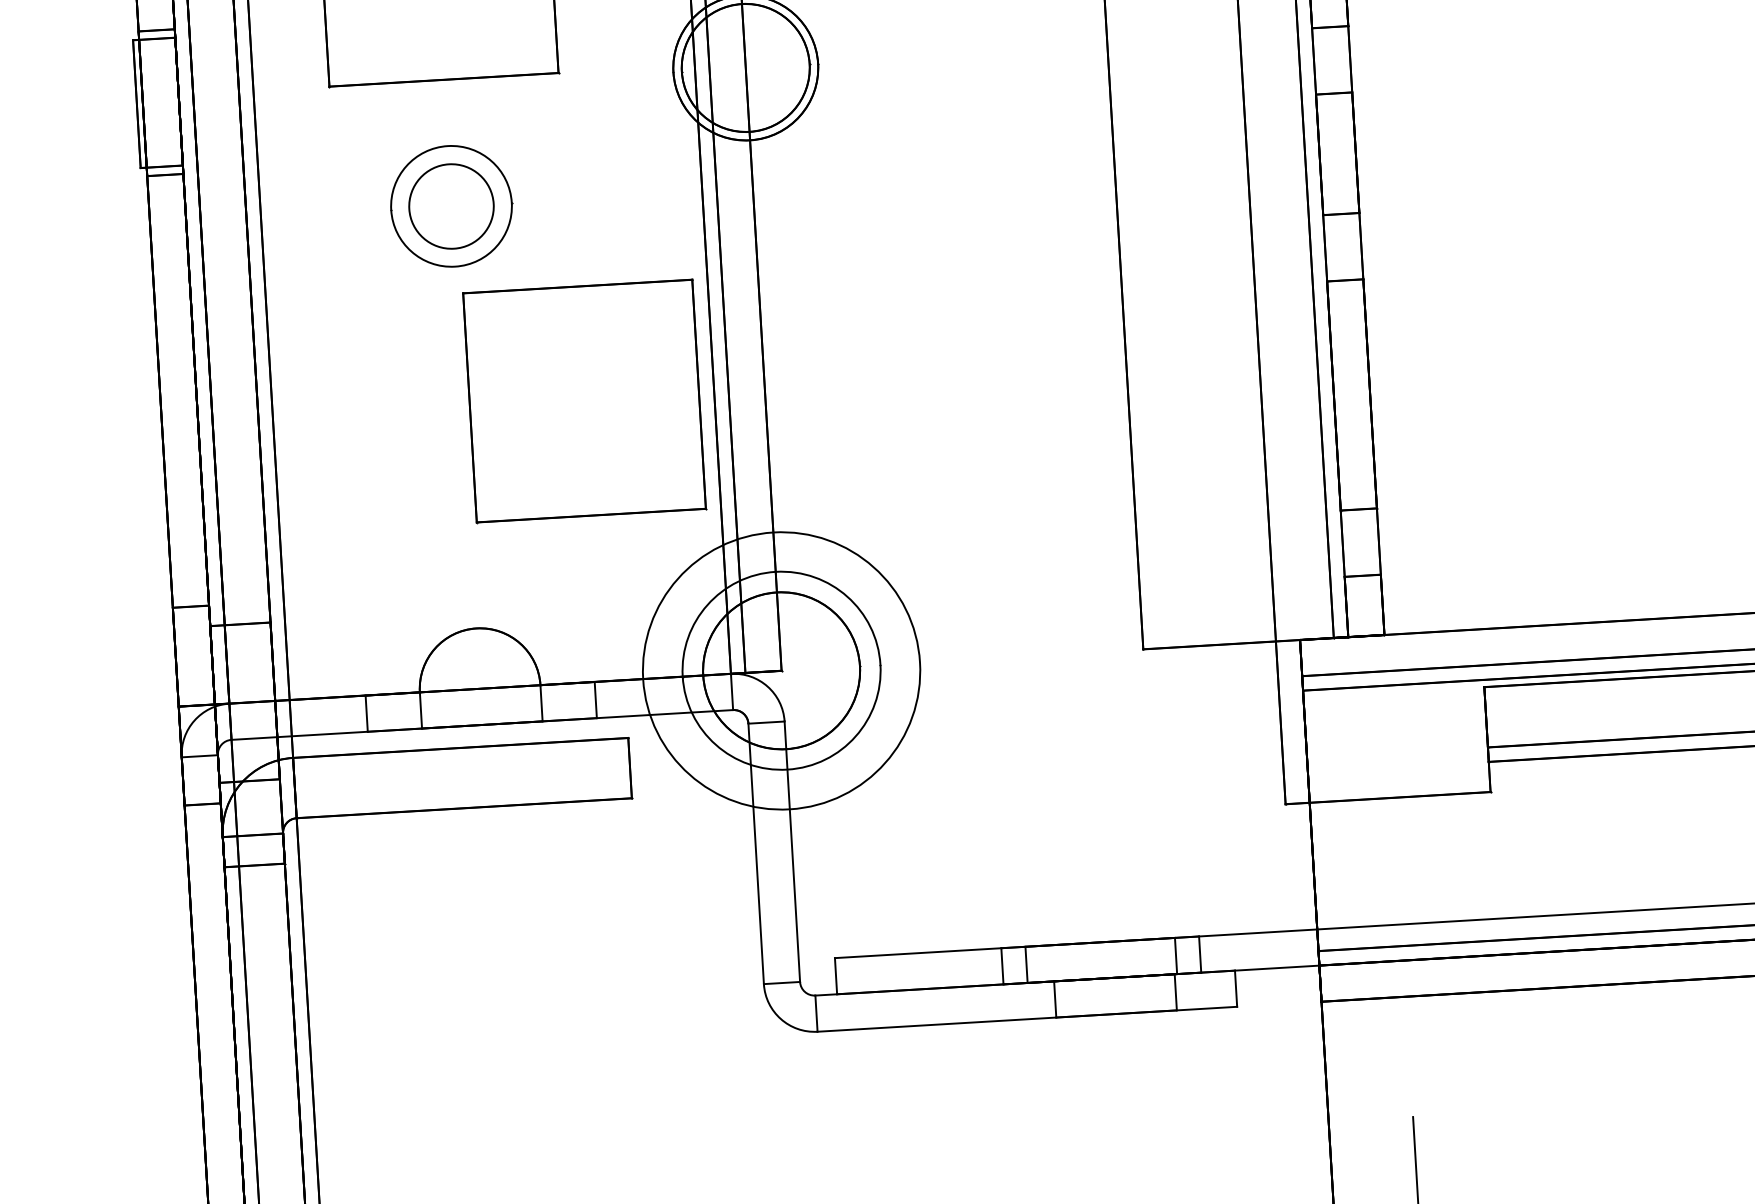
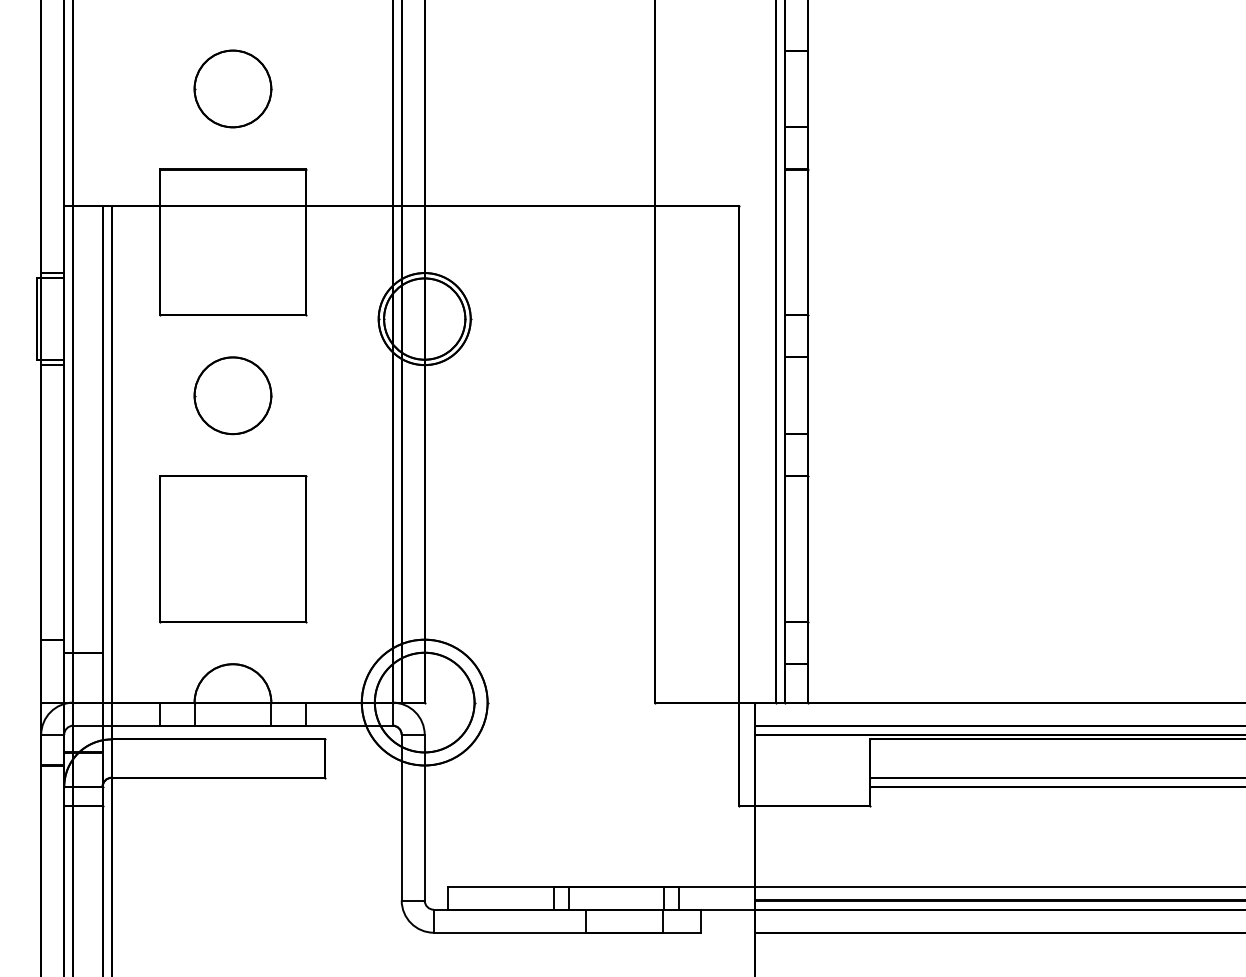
circle: (450, 206) -> (232, 395), size x1.43
part: (585, 401) -> (233, 549), moved
circle: (781, 670) -> (424, 702), size x0.71

